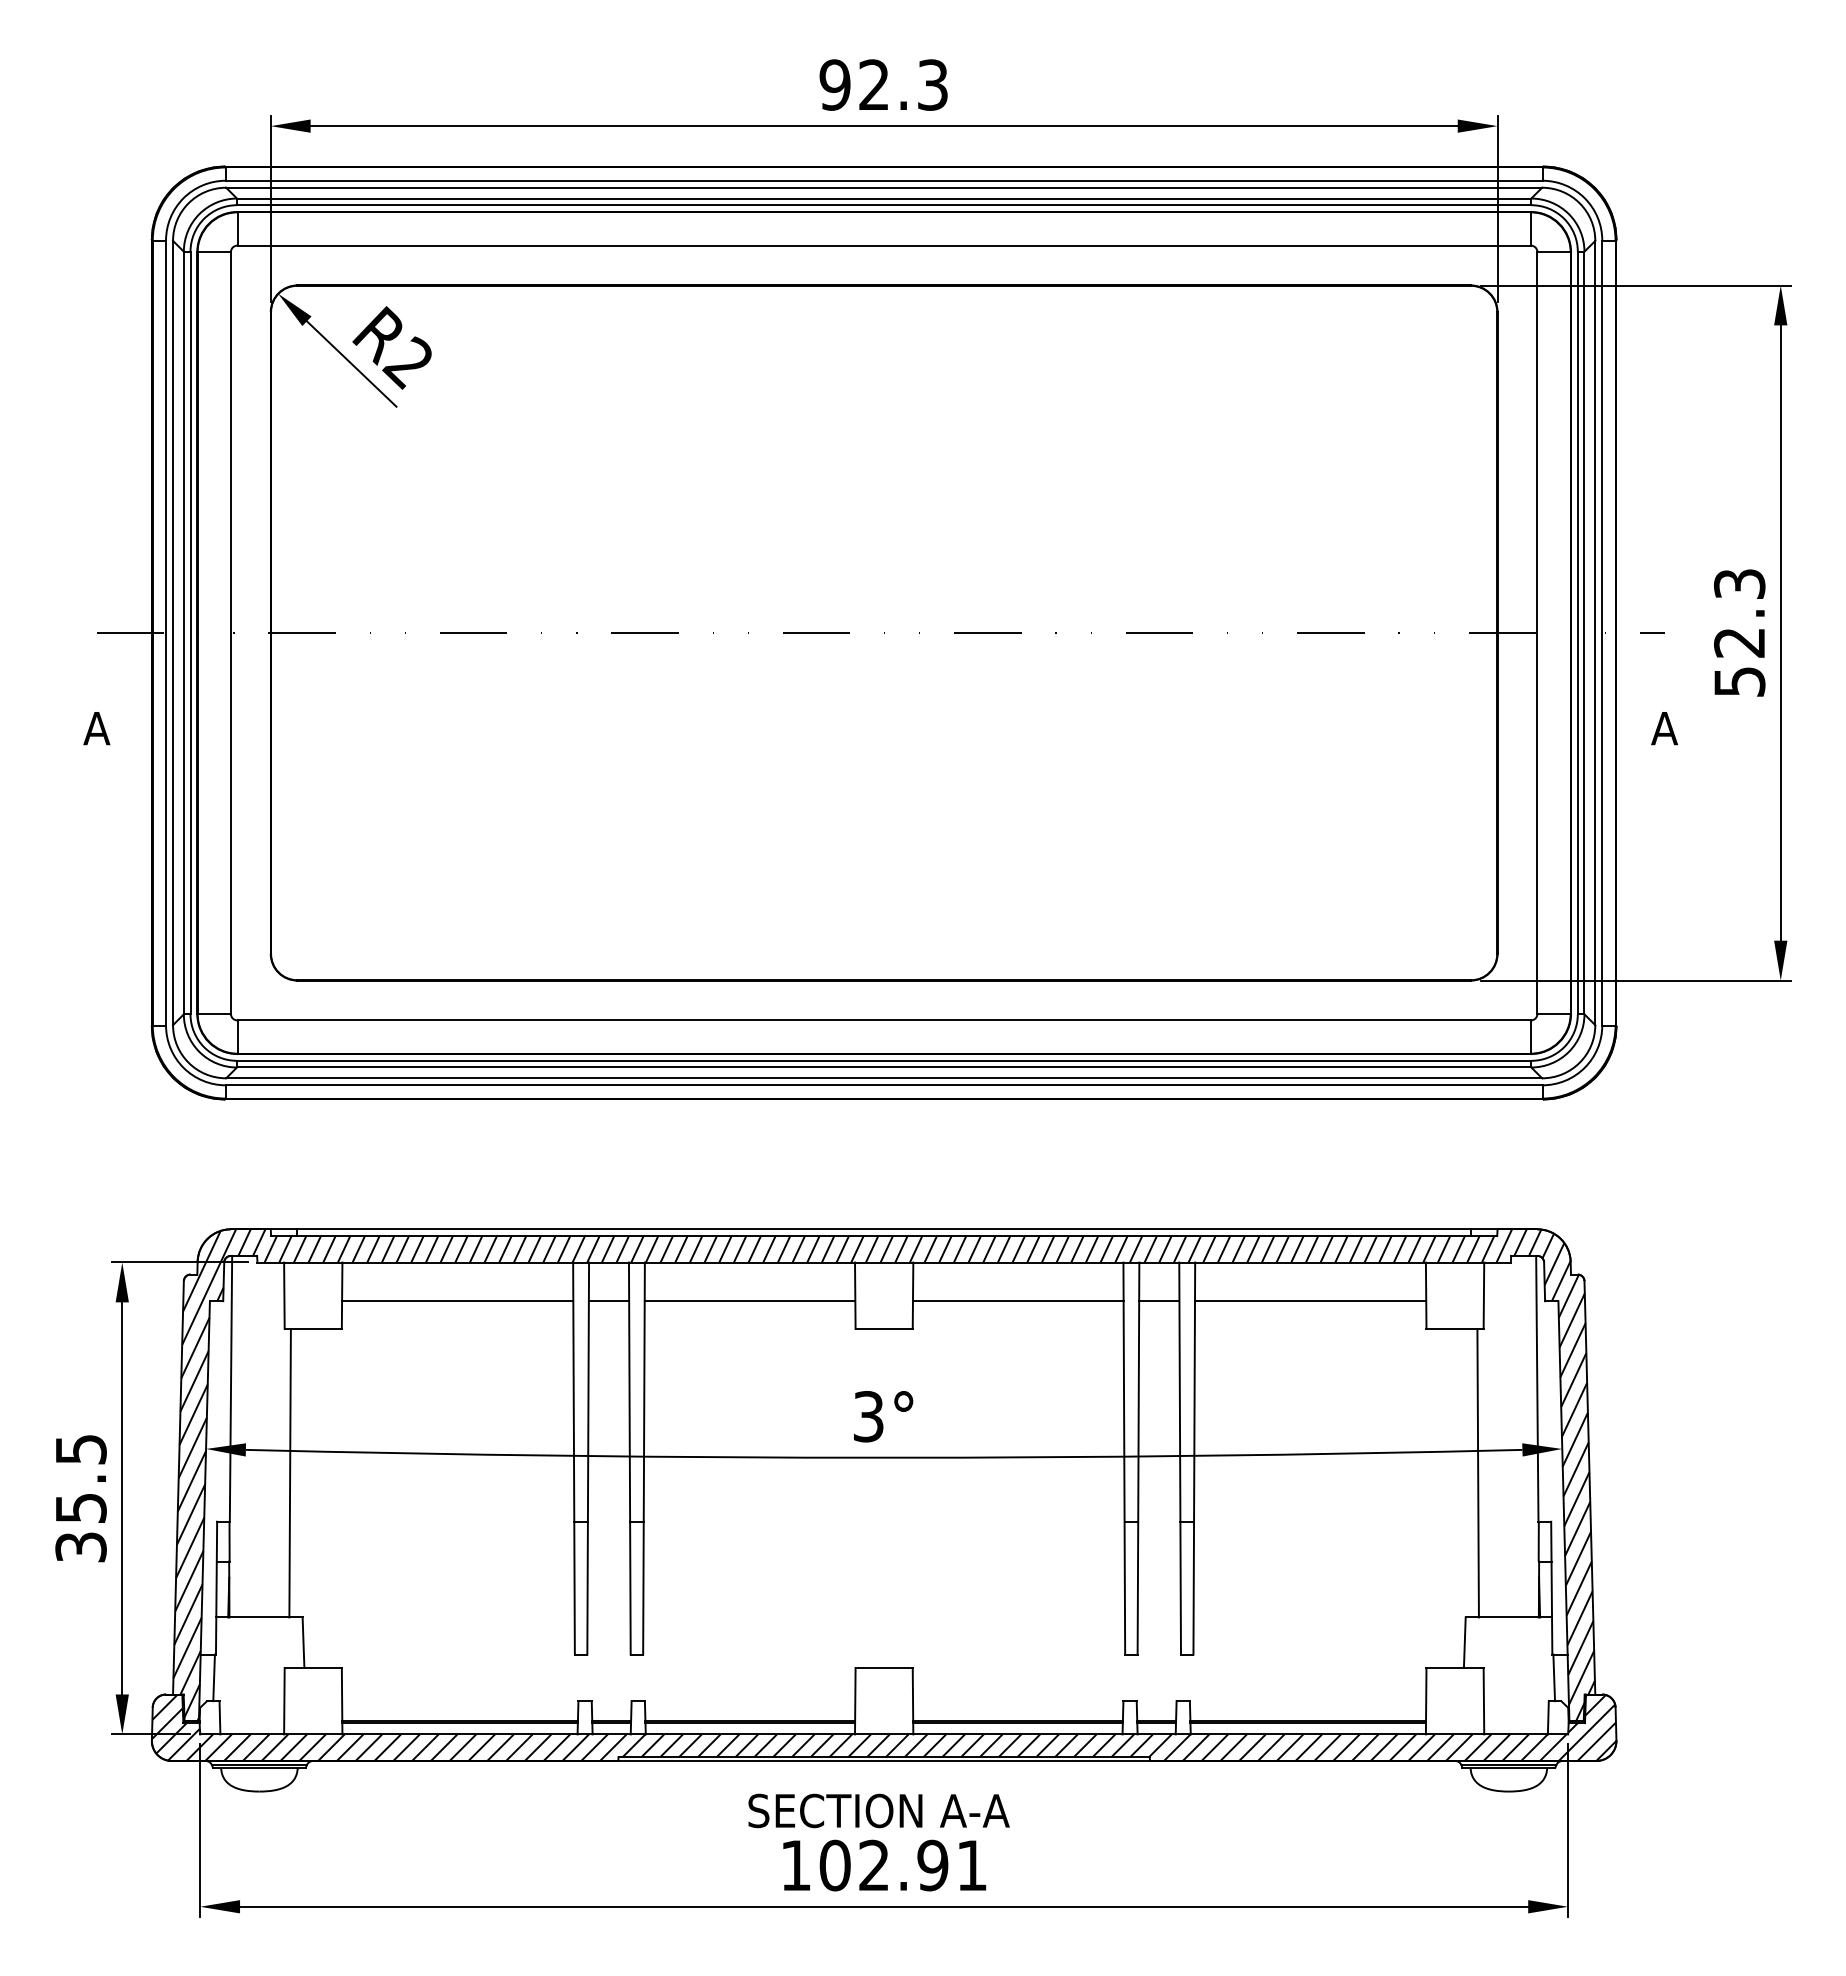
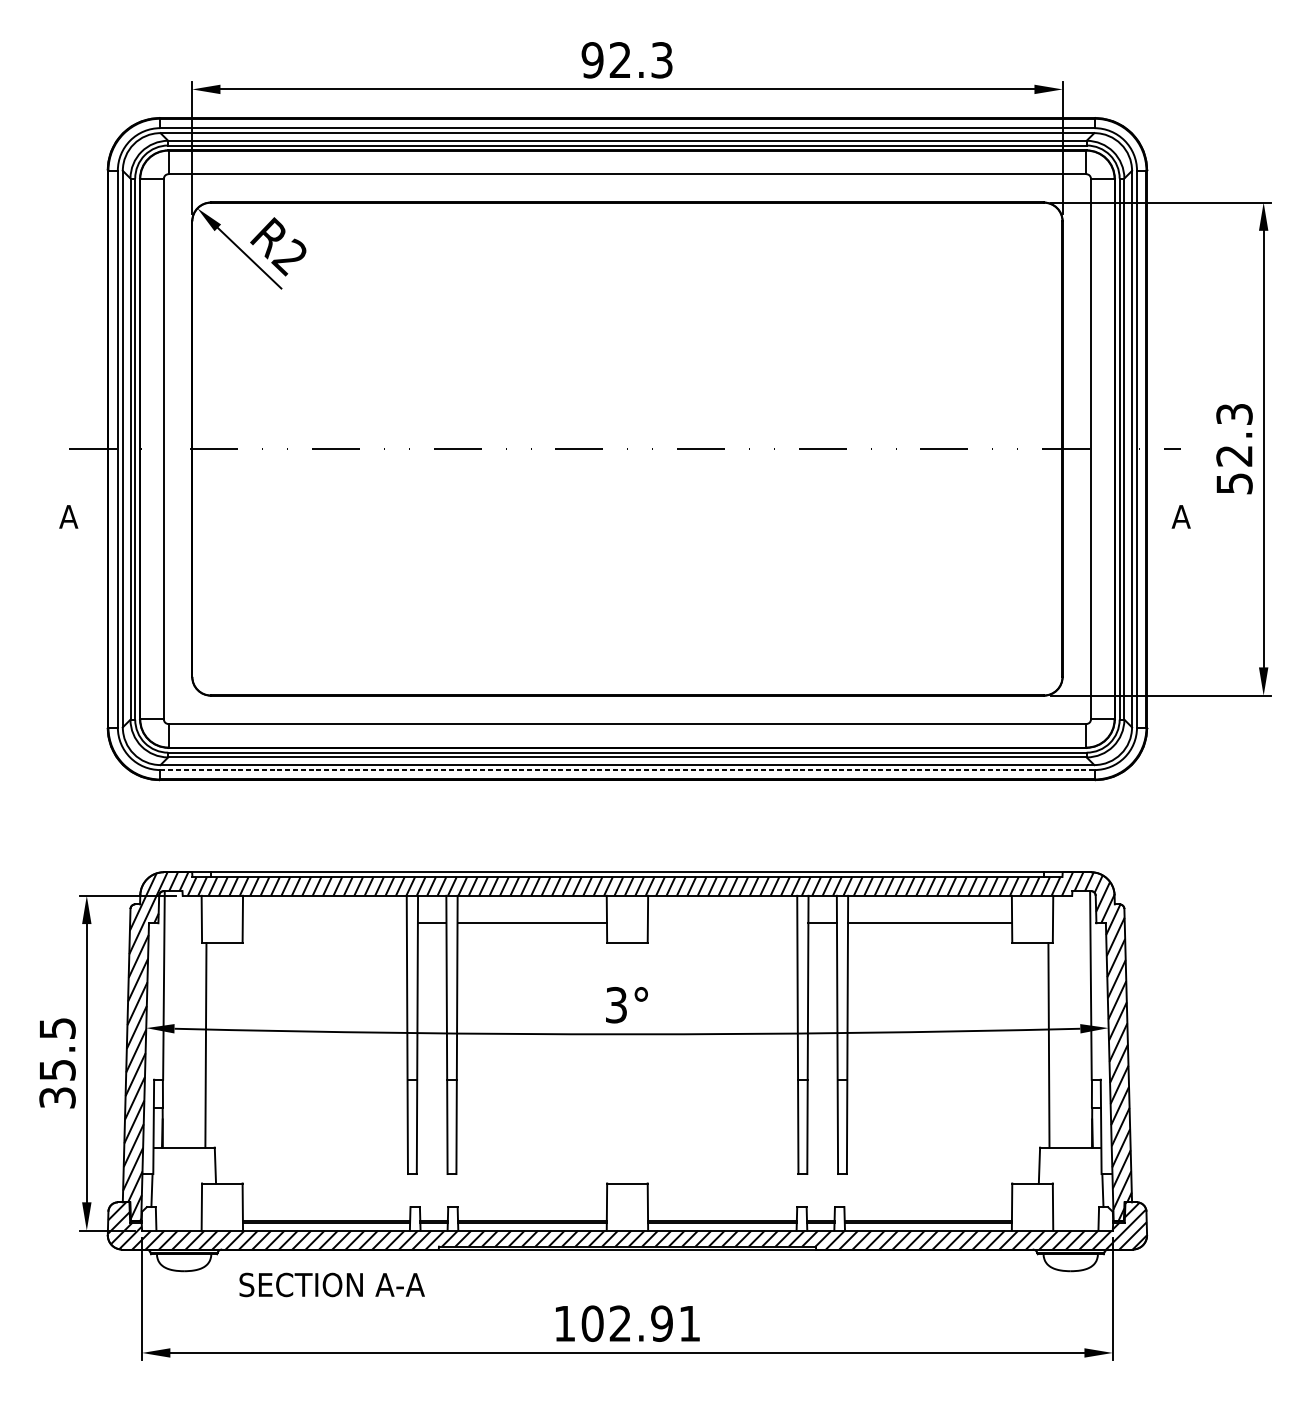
line: (884, 1085) -> (627, 770), solid -> dashed
line: (457, 1301) -> (324, 923), removed
line: (1017, 1301) -> (722, 923), removed
text: (878, 1810) -> (331, 1284), moved

